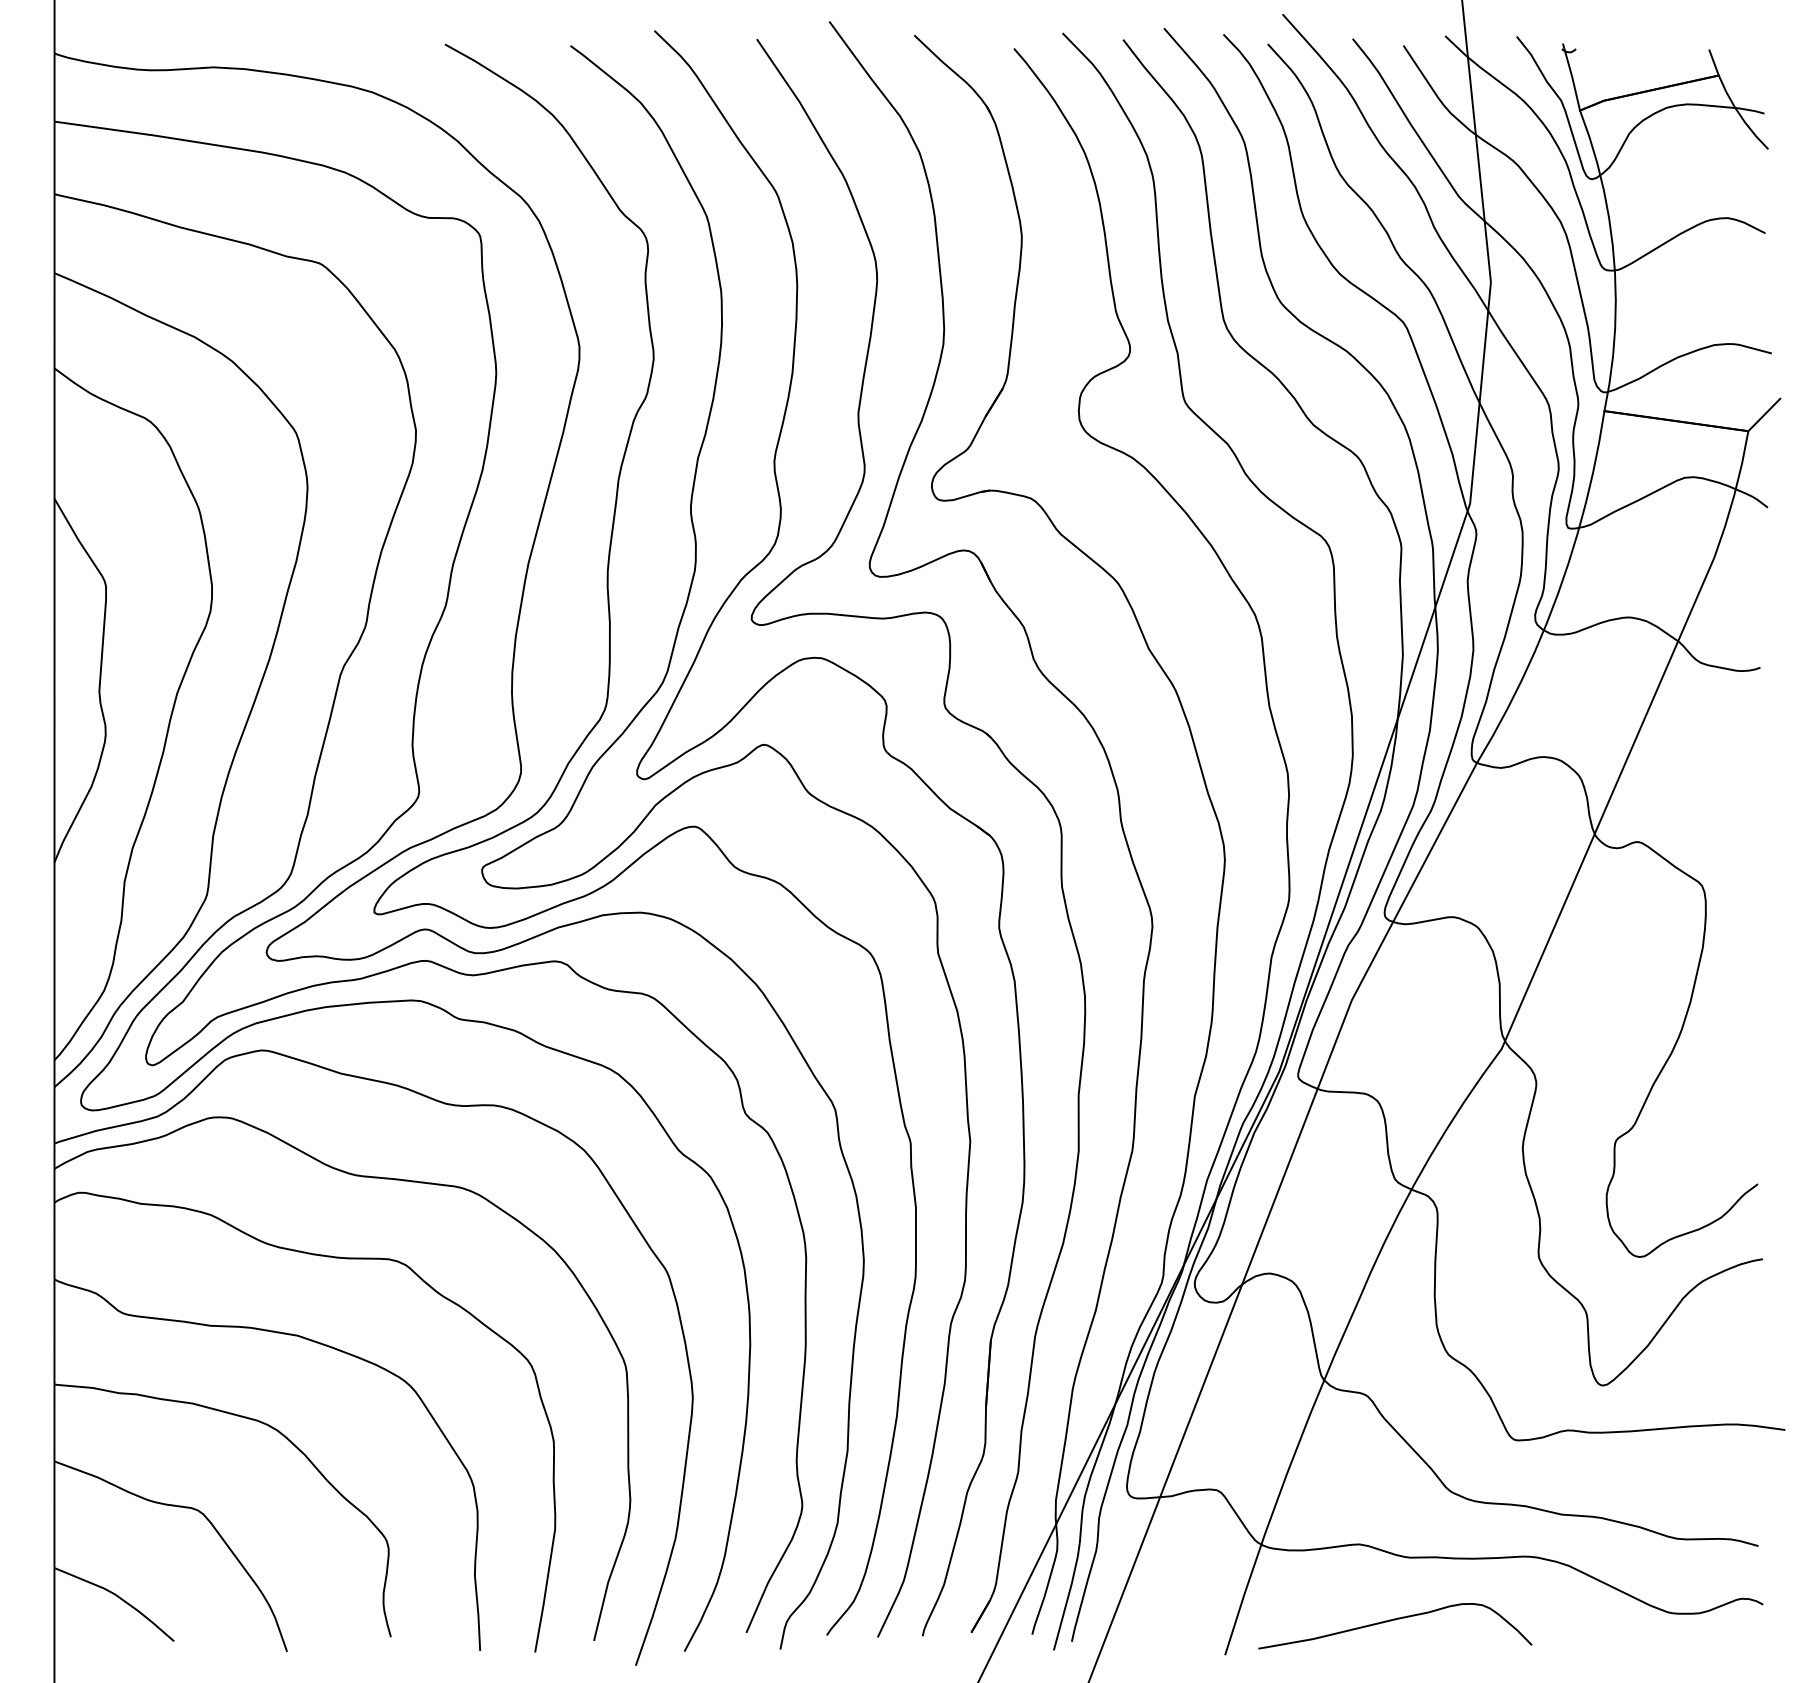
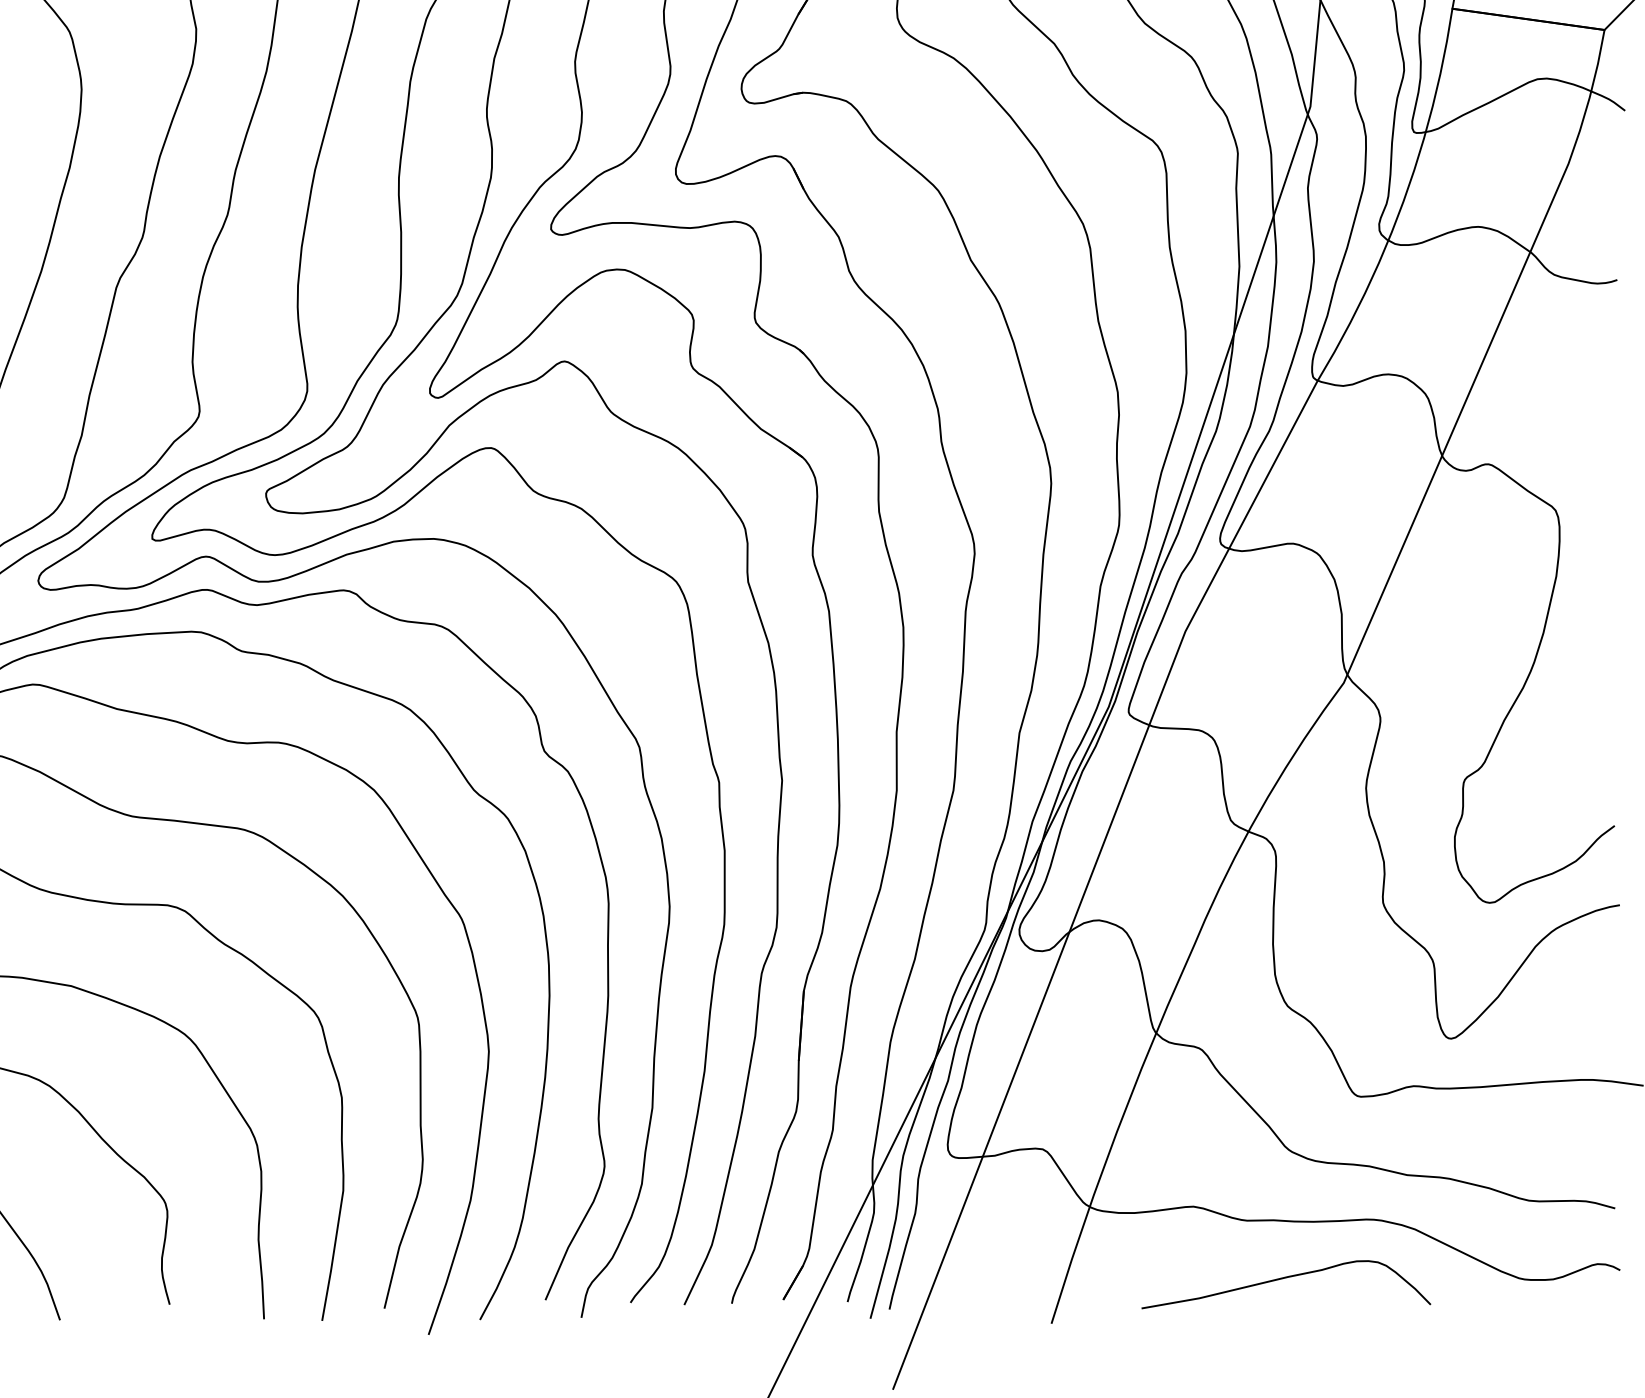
curve: (1395, 1620) -> (1286, 1278), moved

